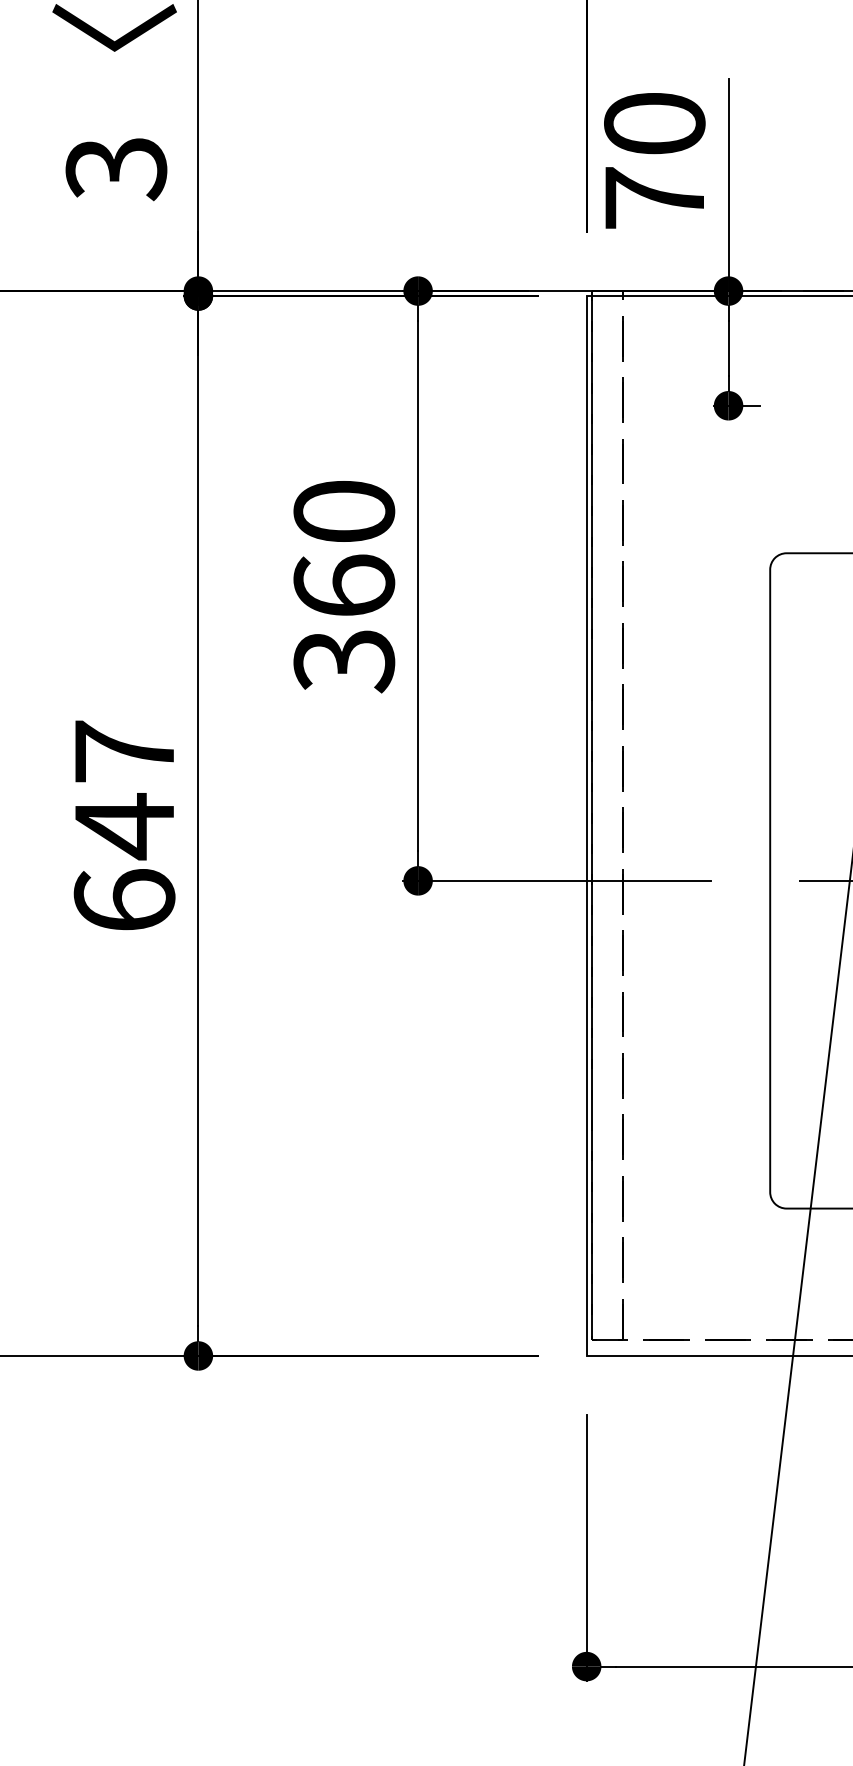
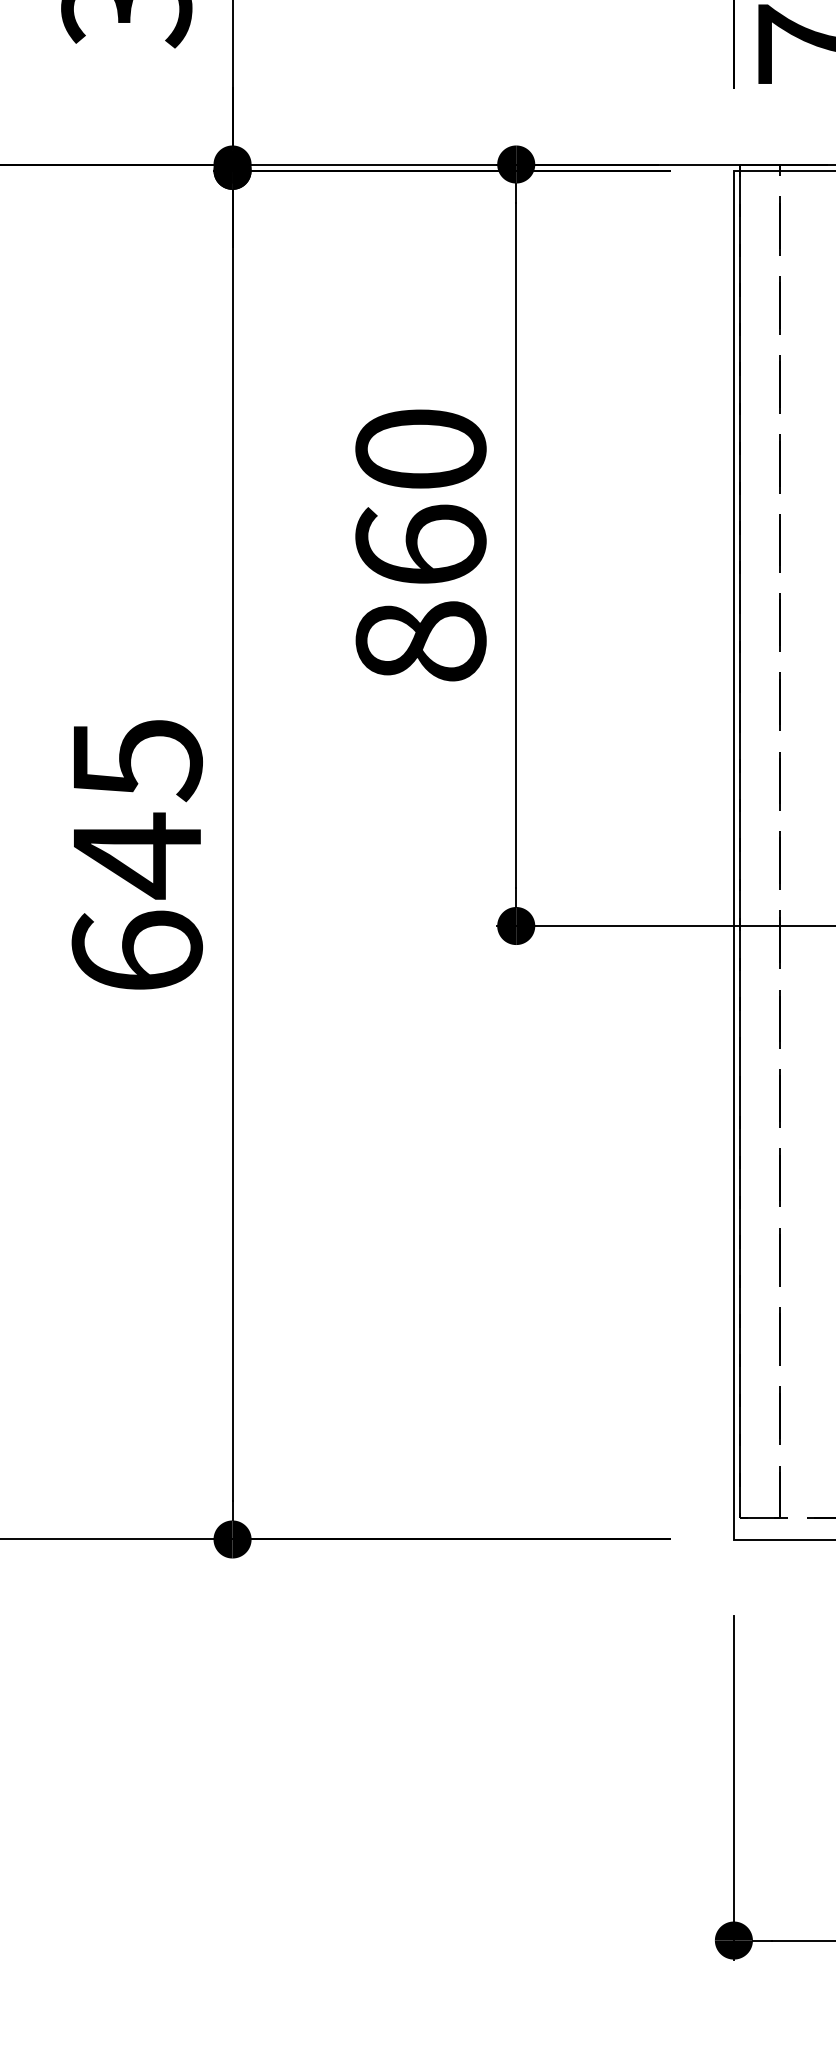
text: (344, 661) -> (421, 642), 360 -> 860
text: (125, 752) -> (138, 760), 647 -> 645

